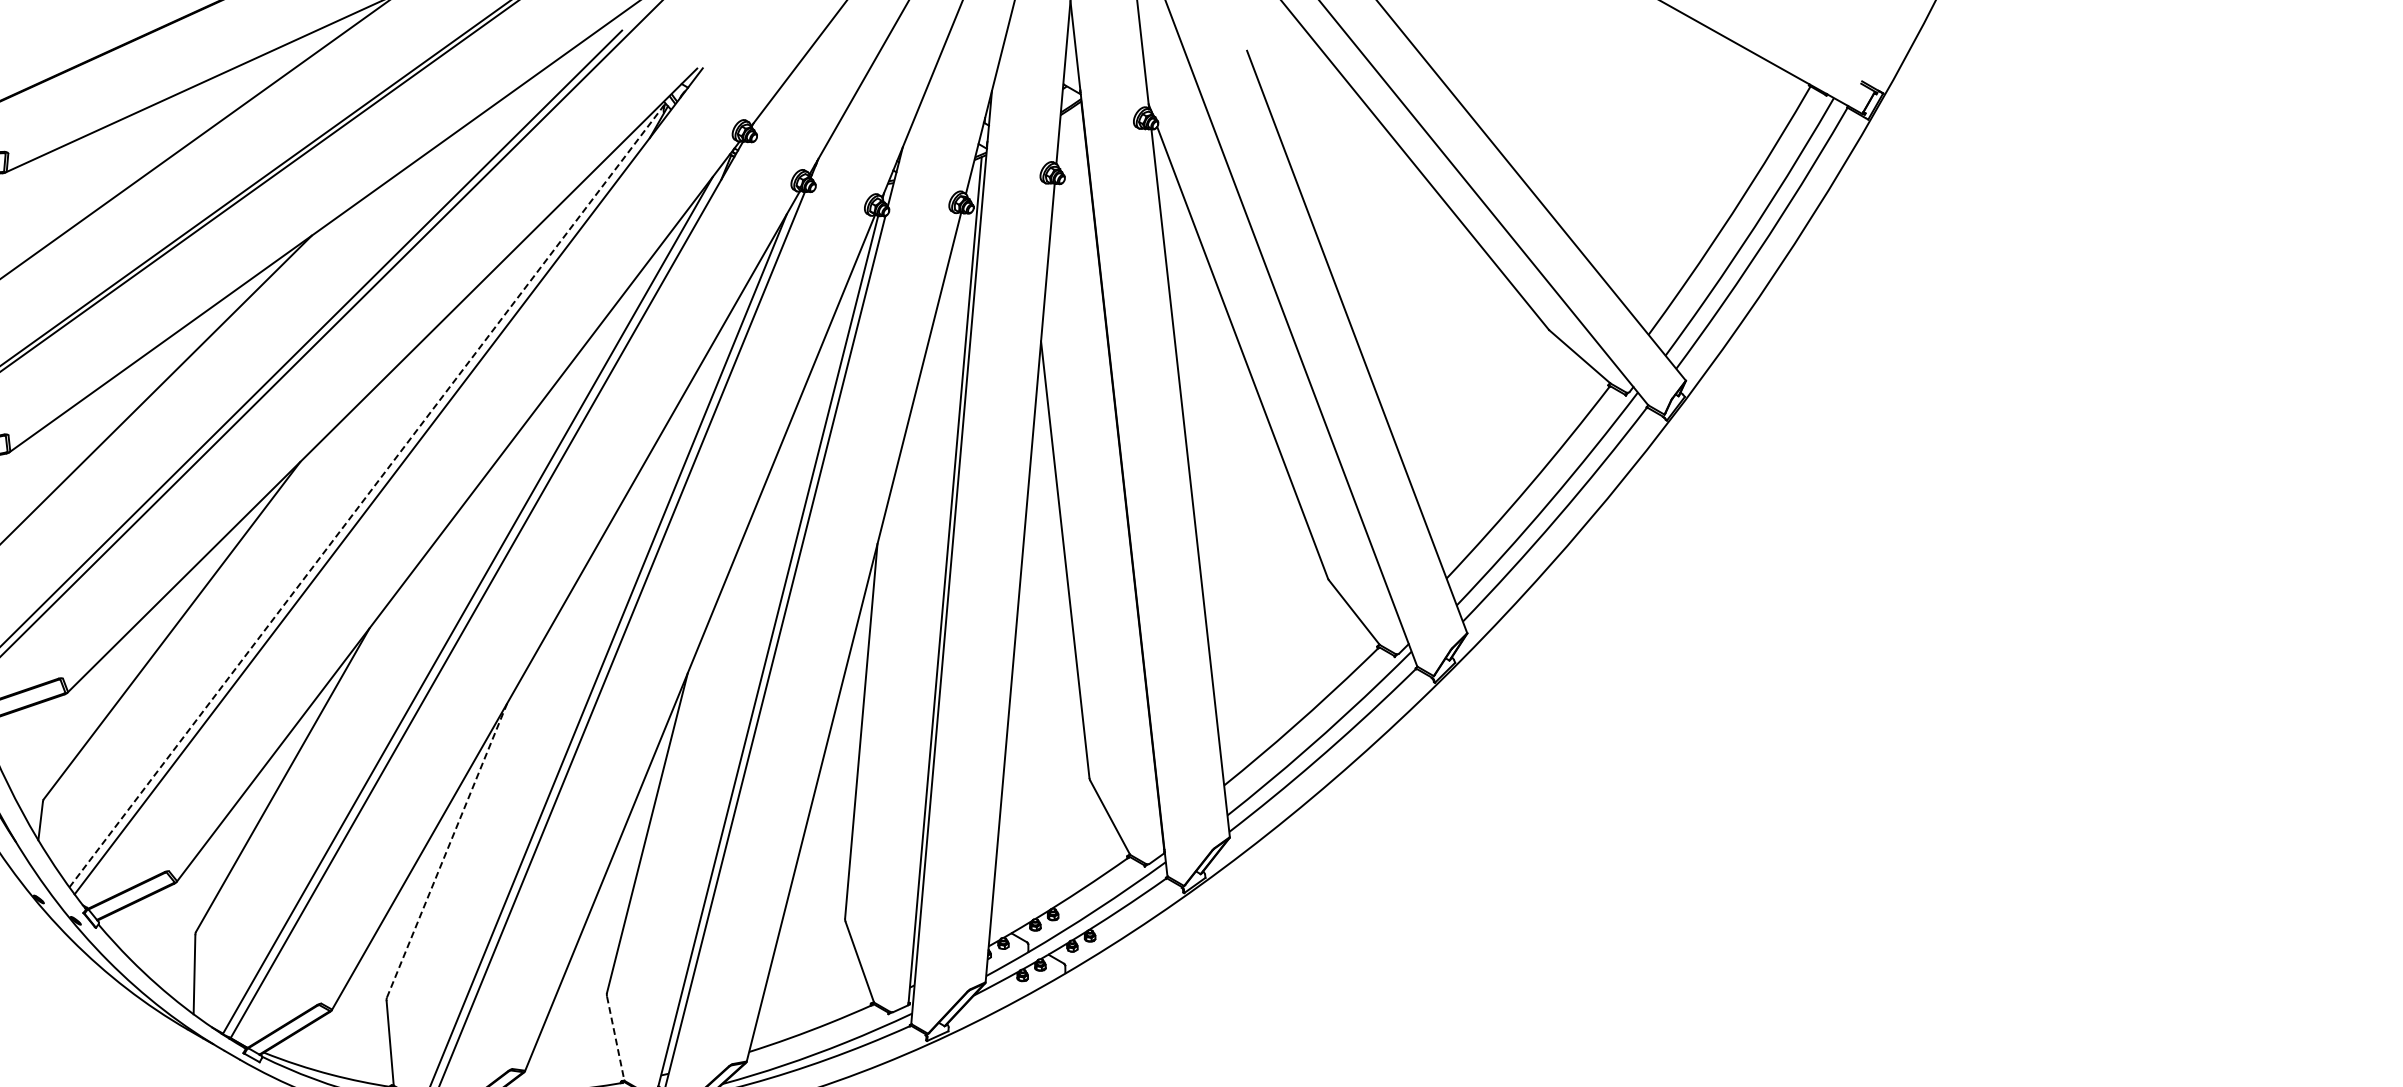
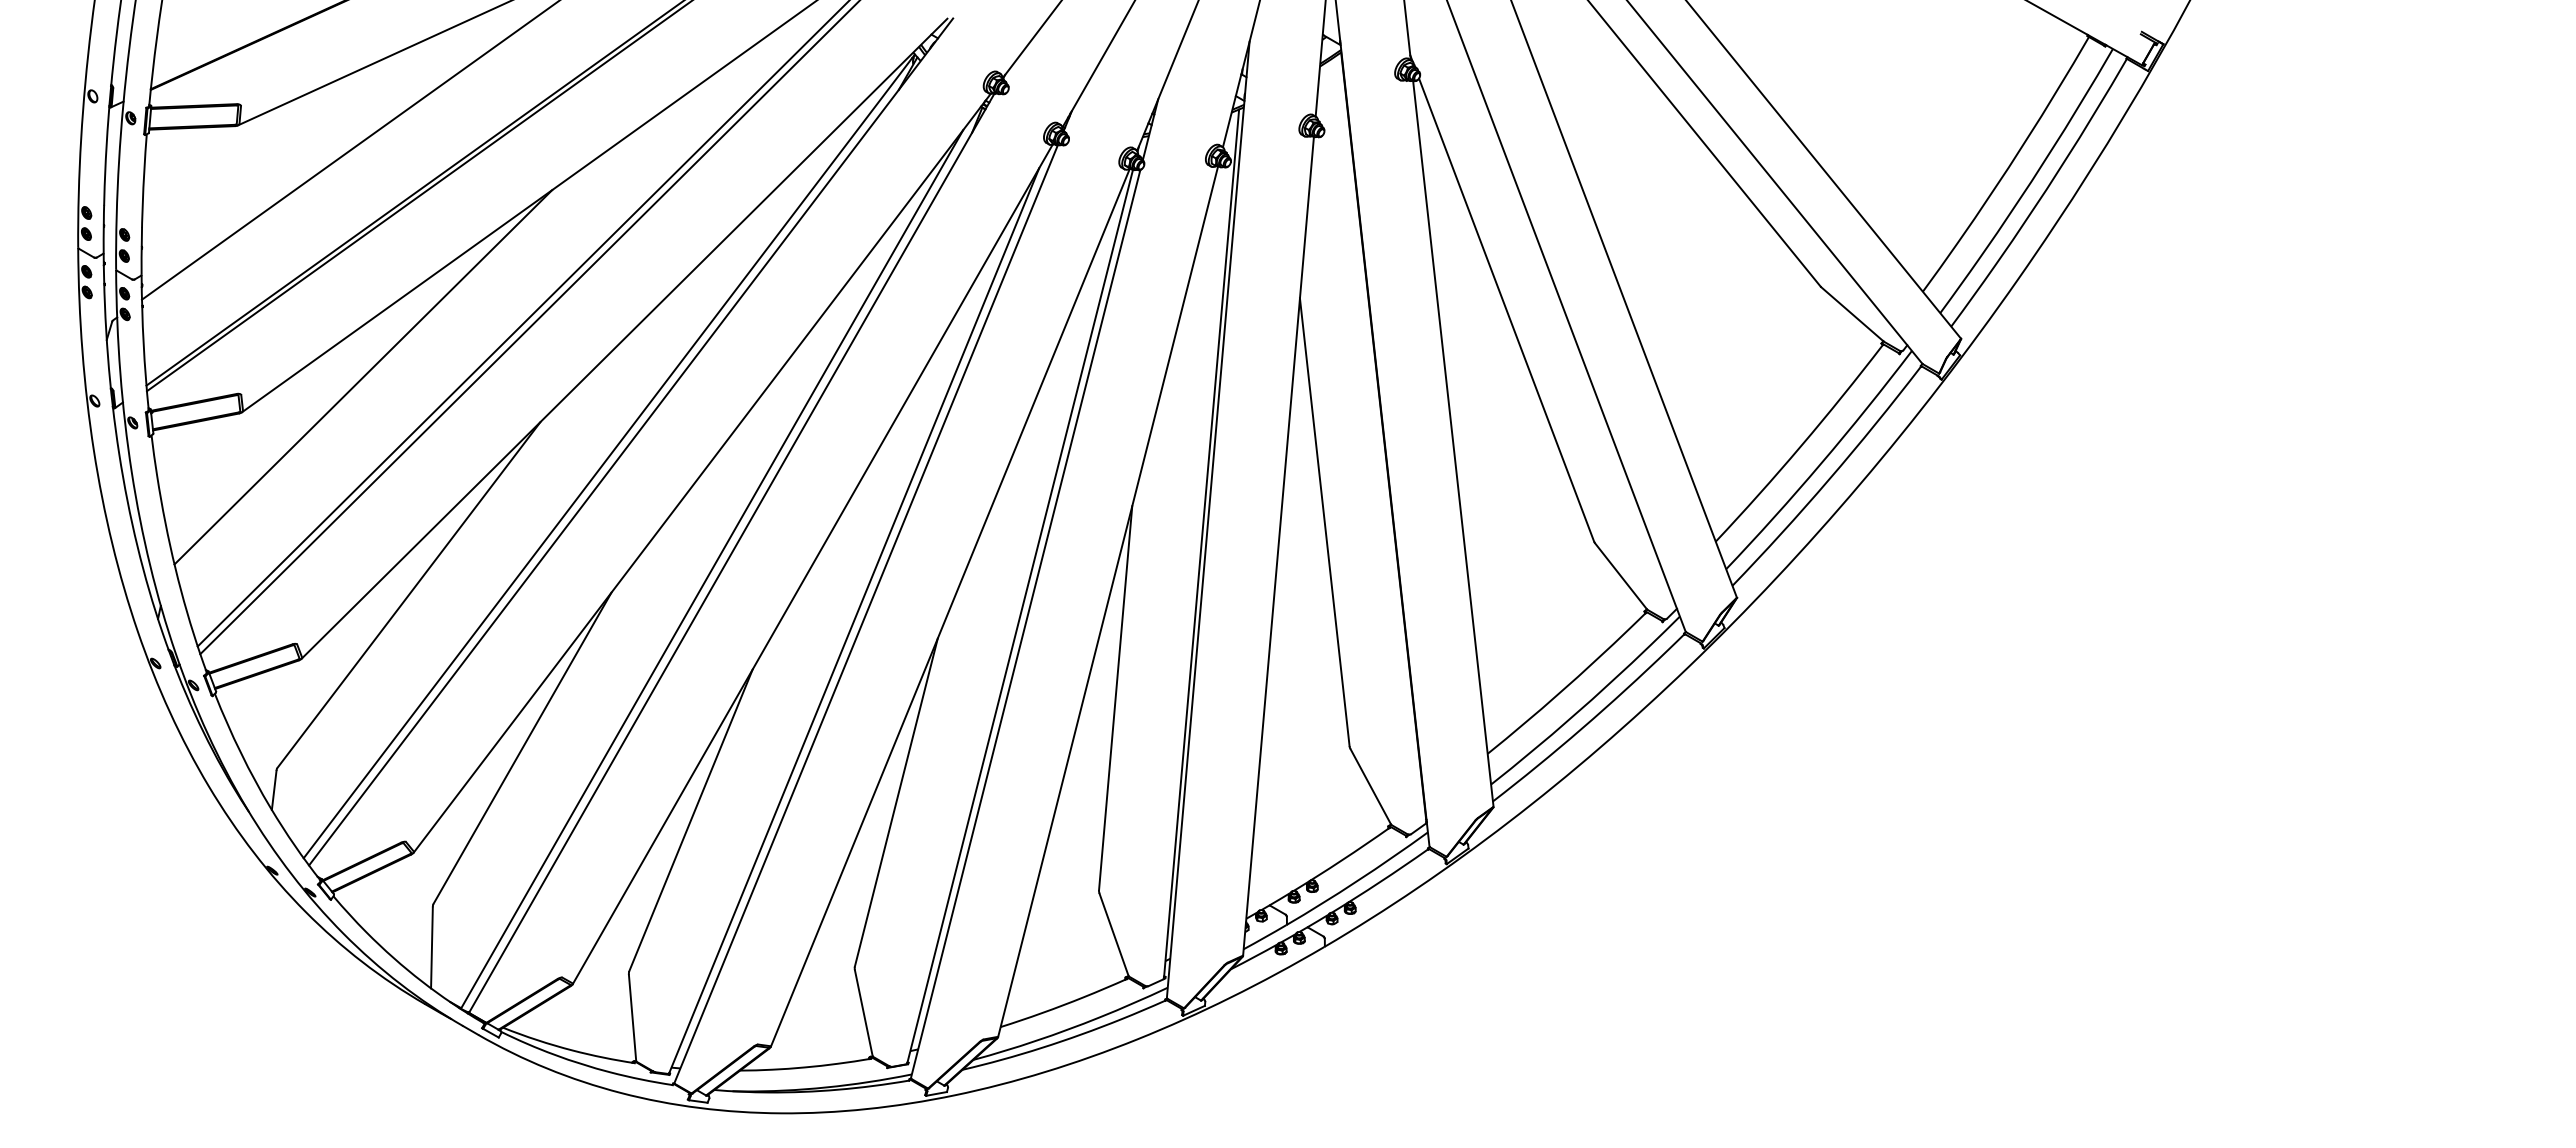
line: (367, 495) -> (609, 456), dashed -> solid
line: (446, 850) -> (690, 820), dashed -> solid
line: (615, 1038) -> (863, 1013), dashed -> solid

